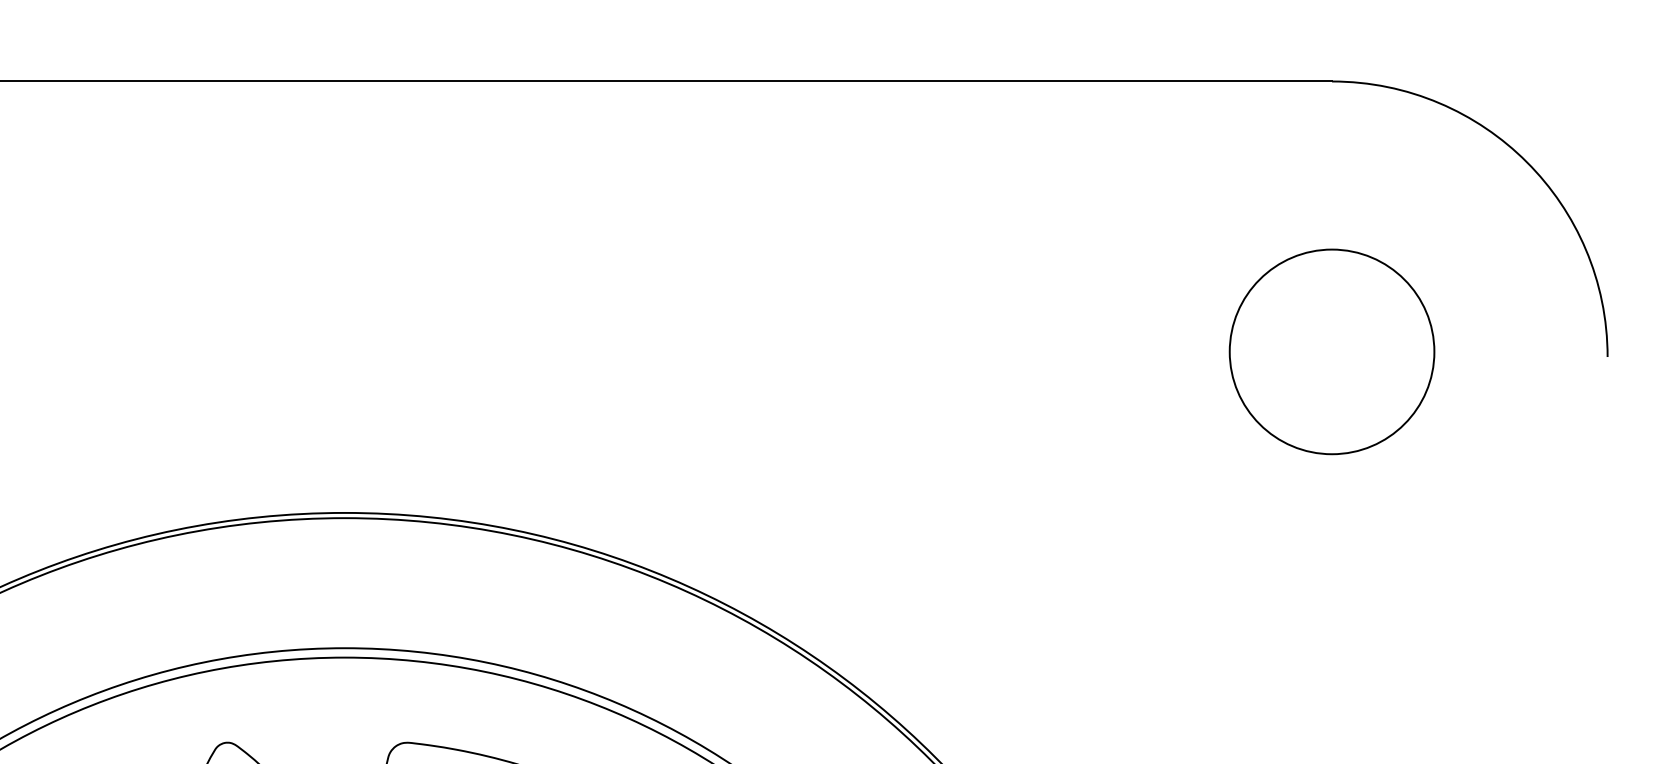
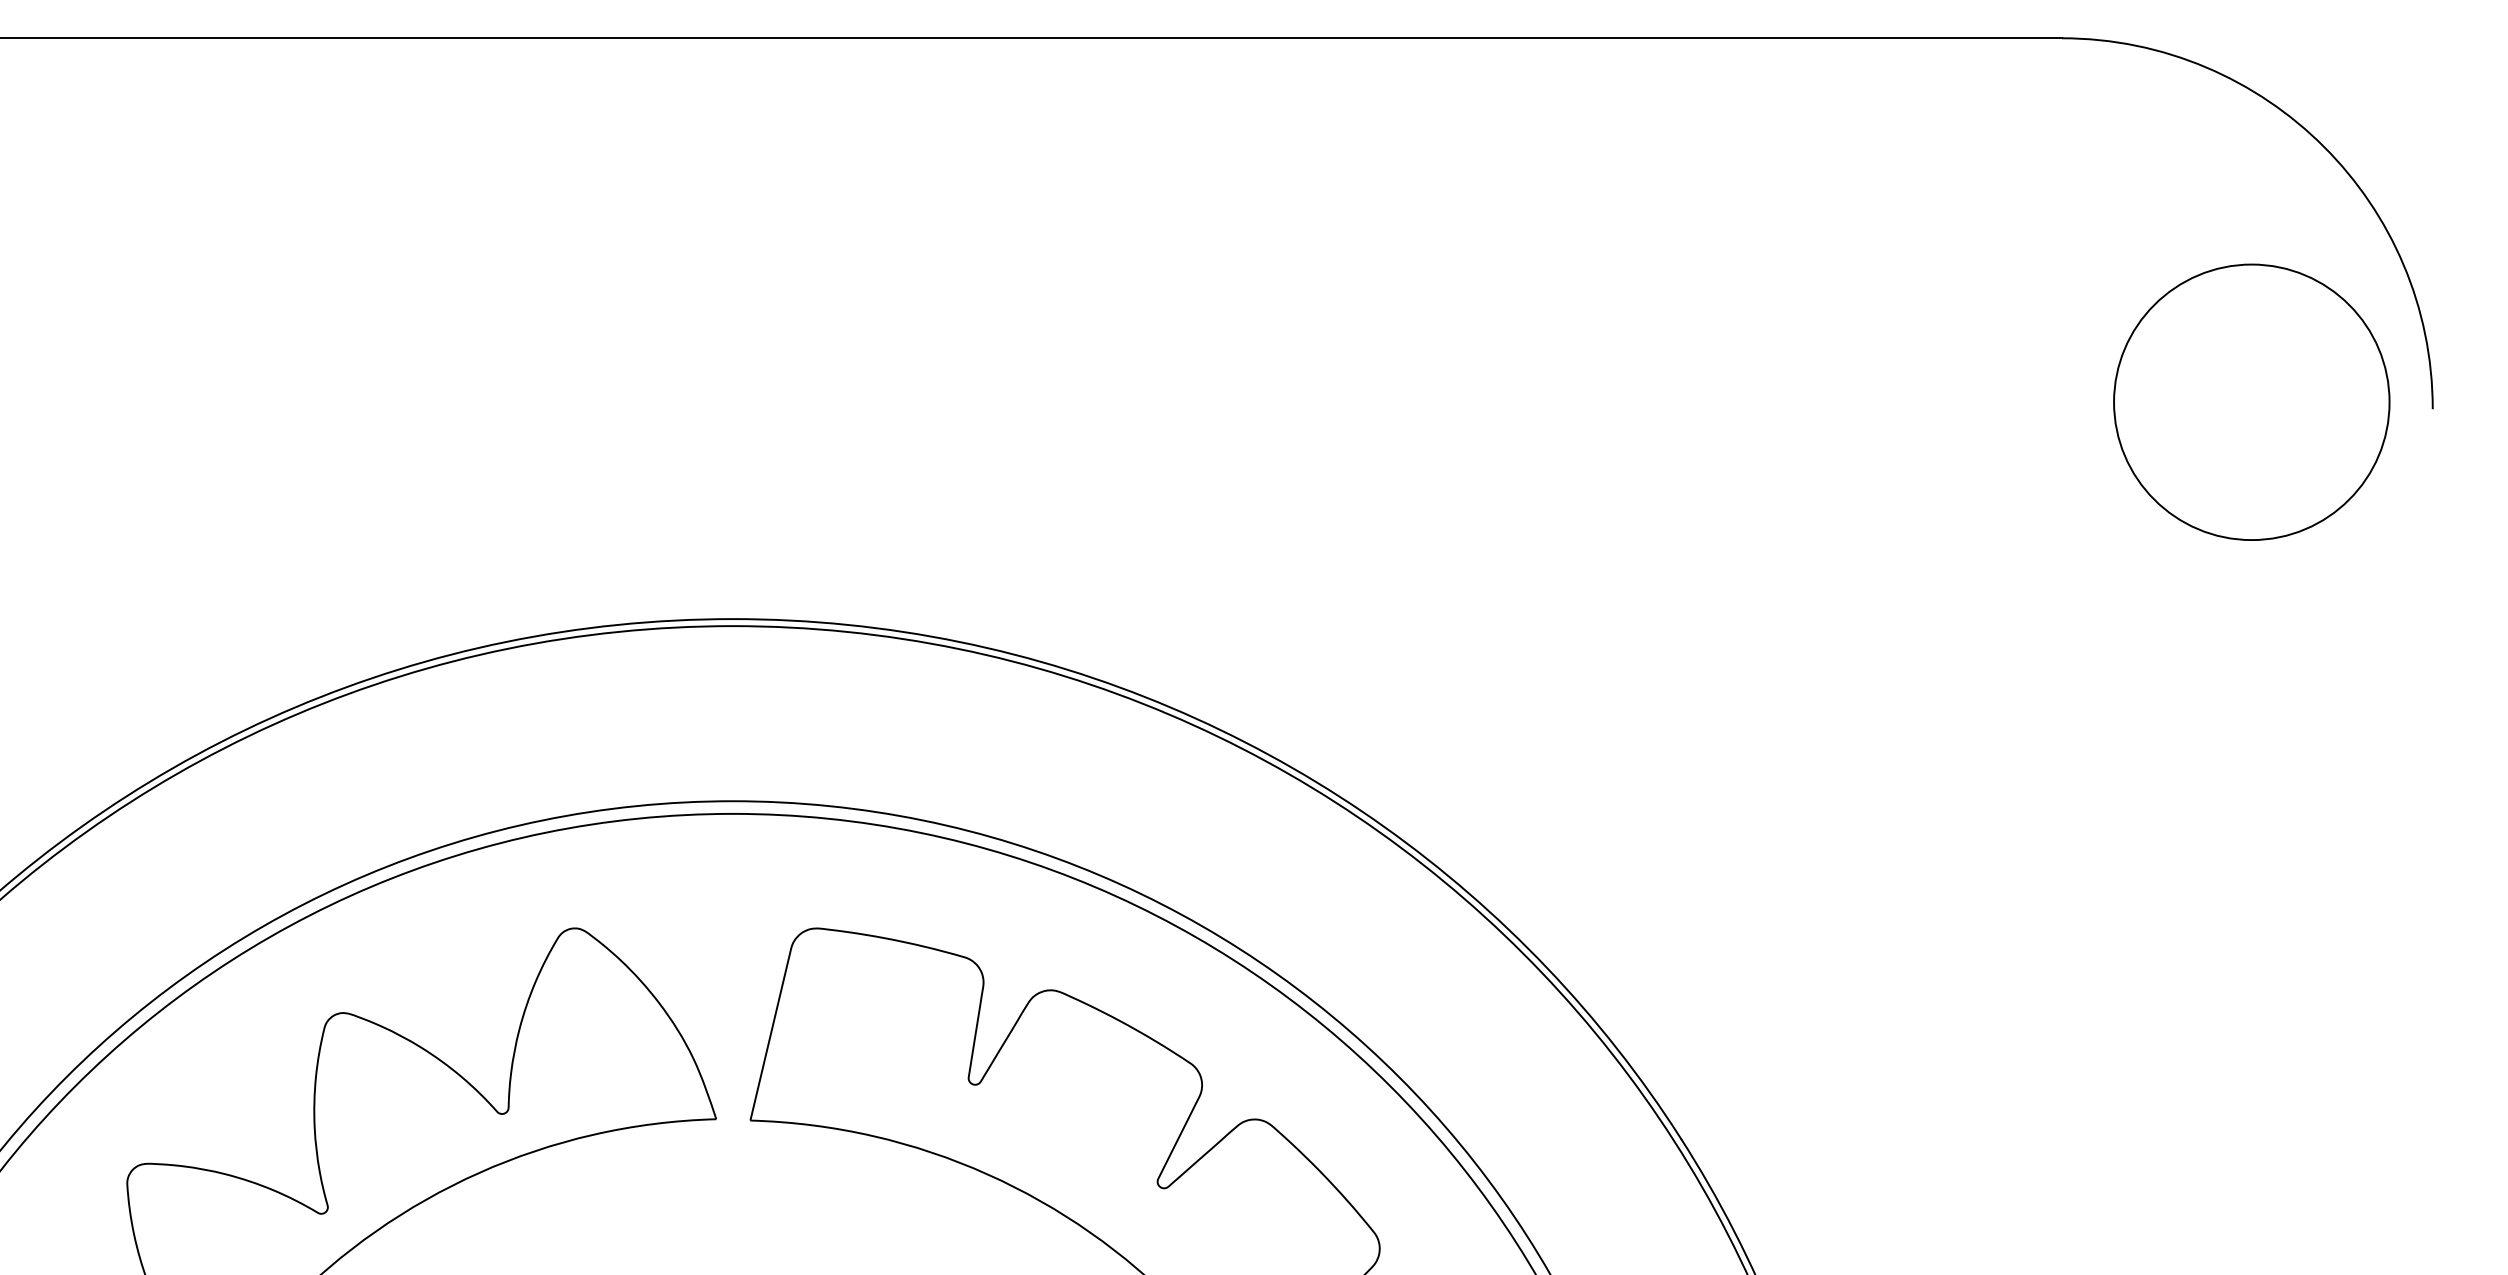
circle: (1331, 351) -> (2251, 401), moved

